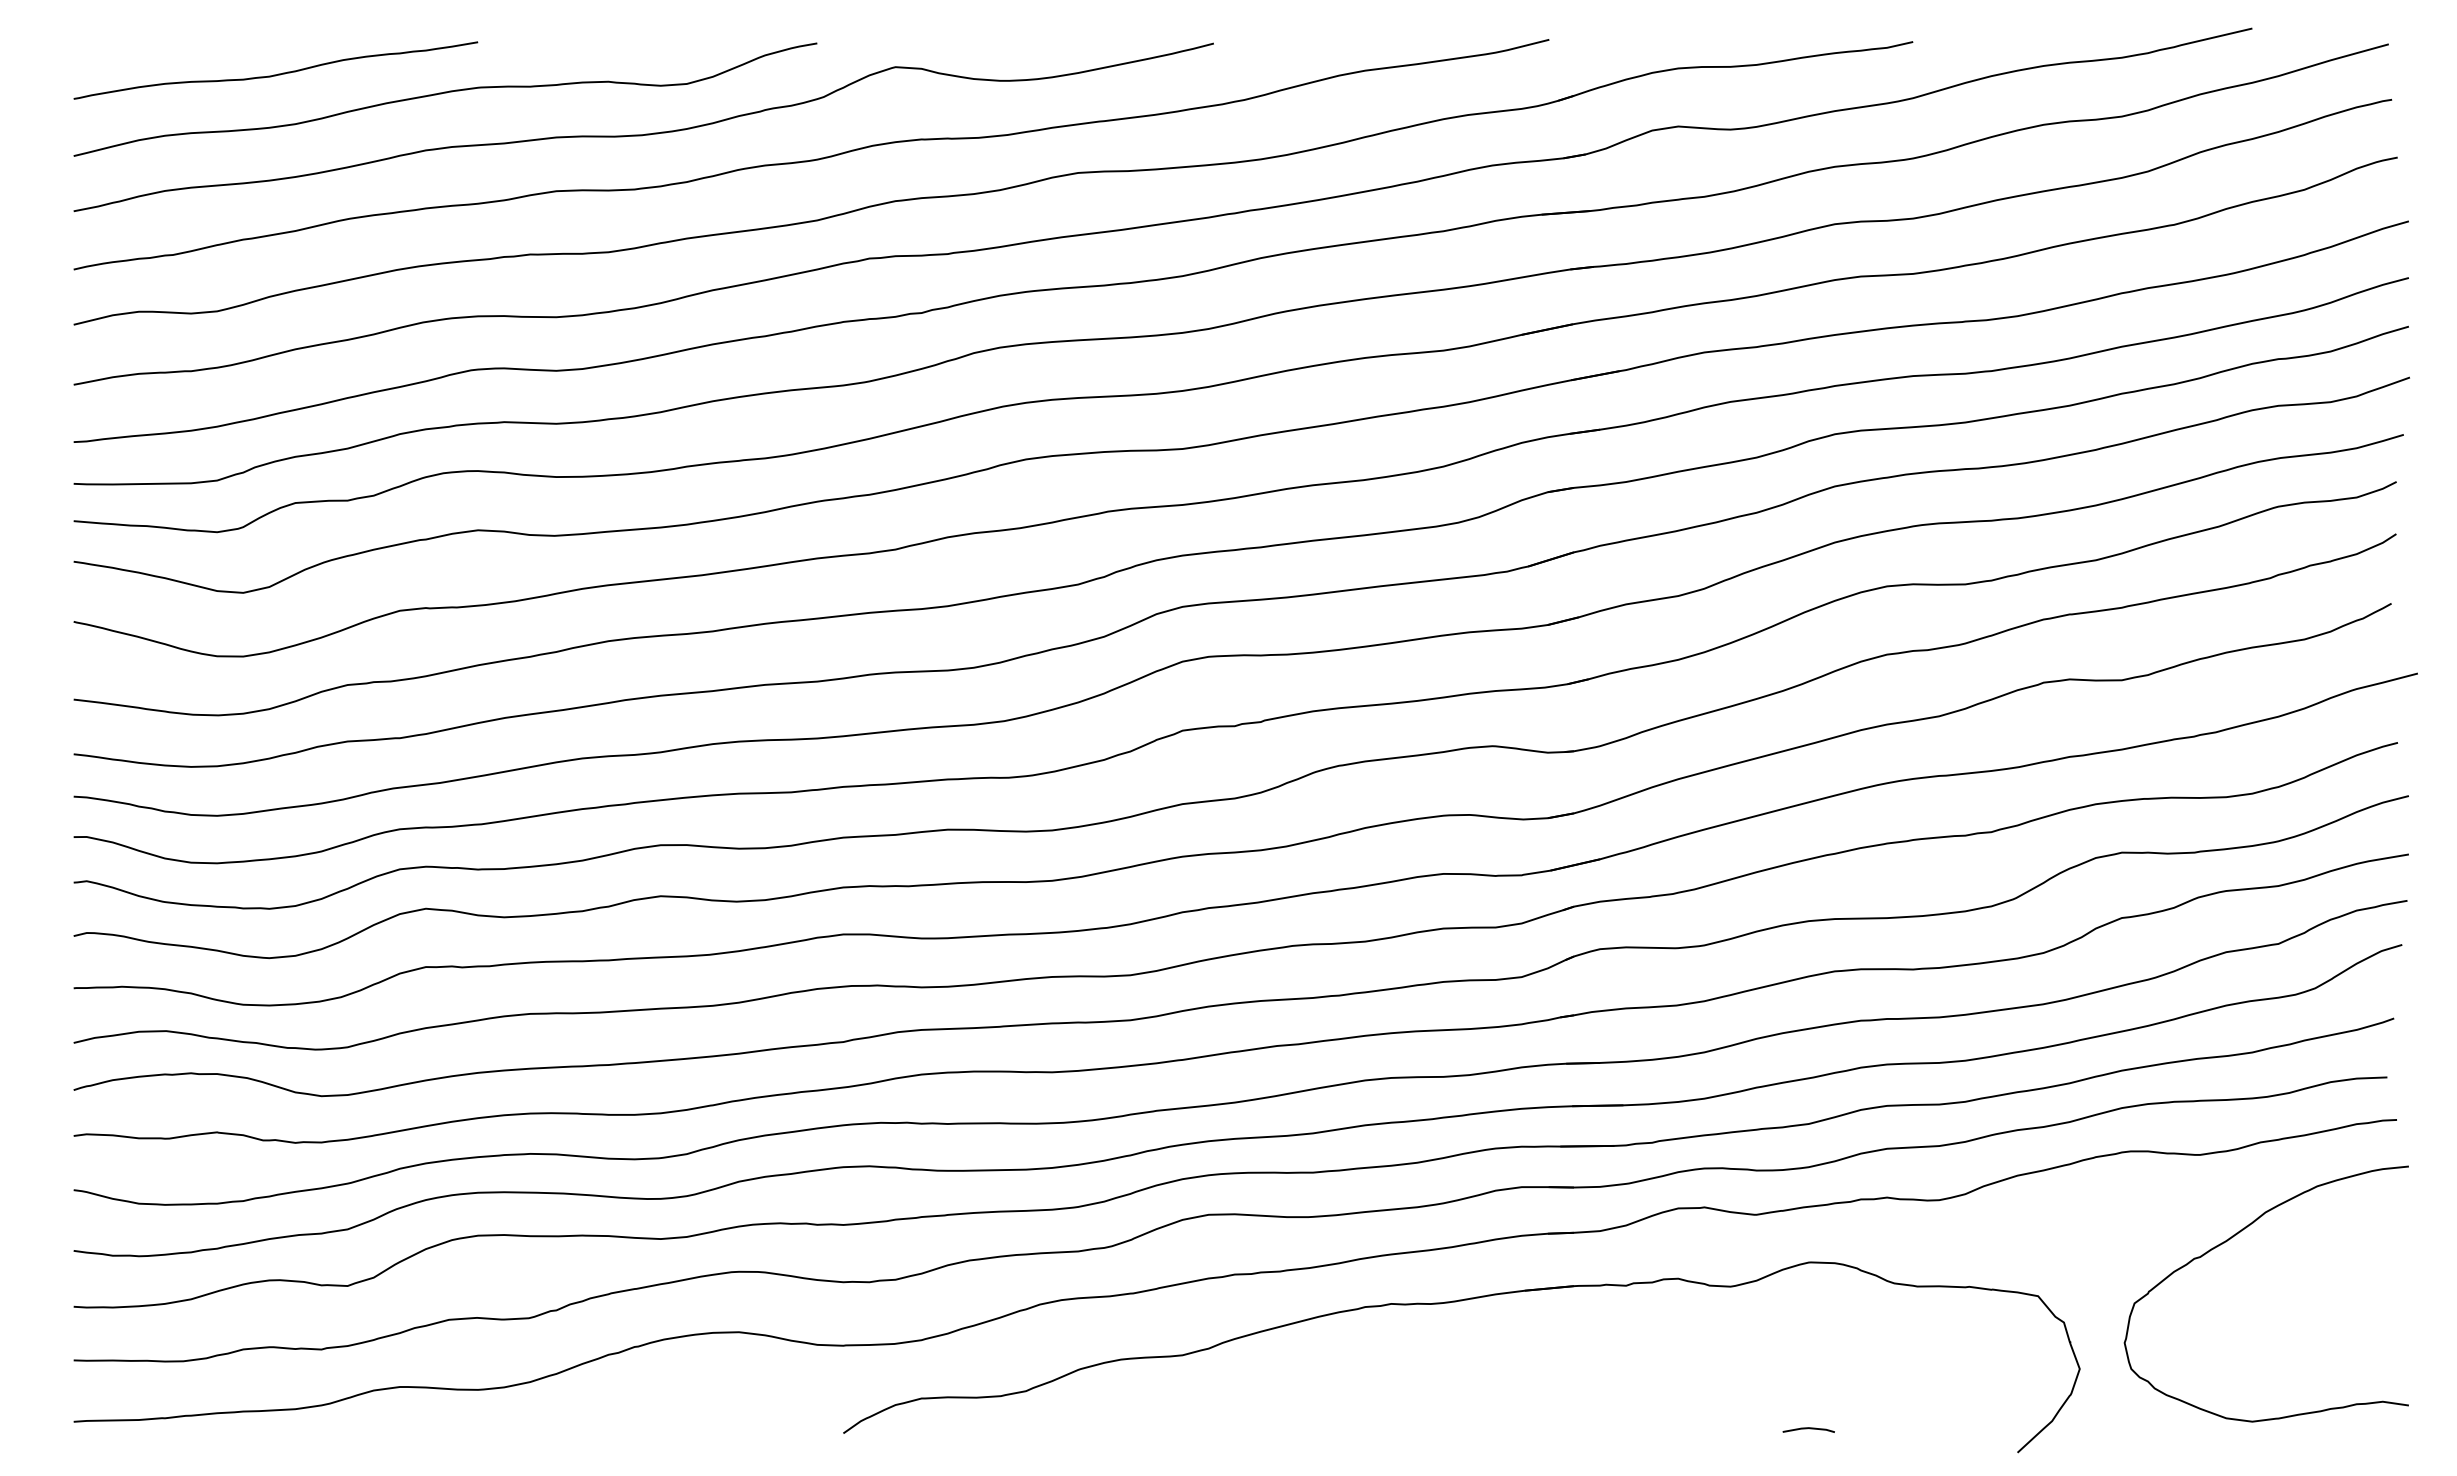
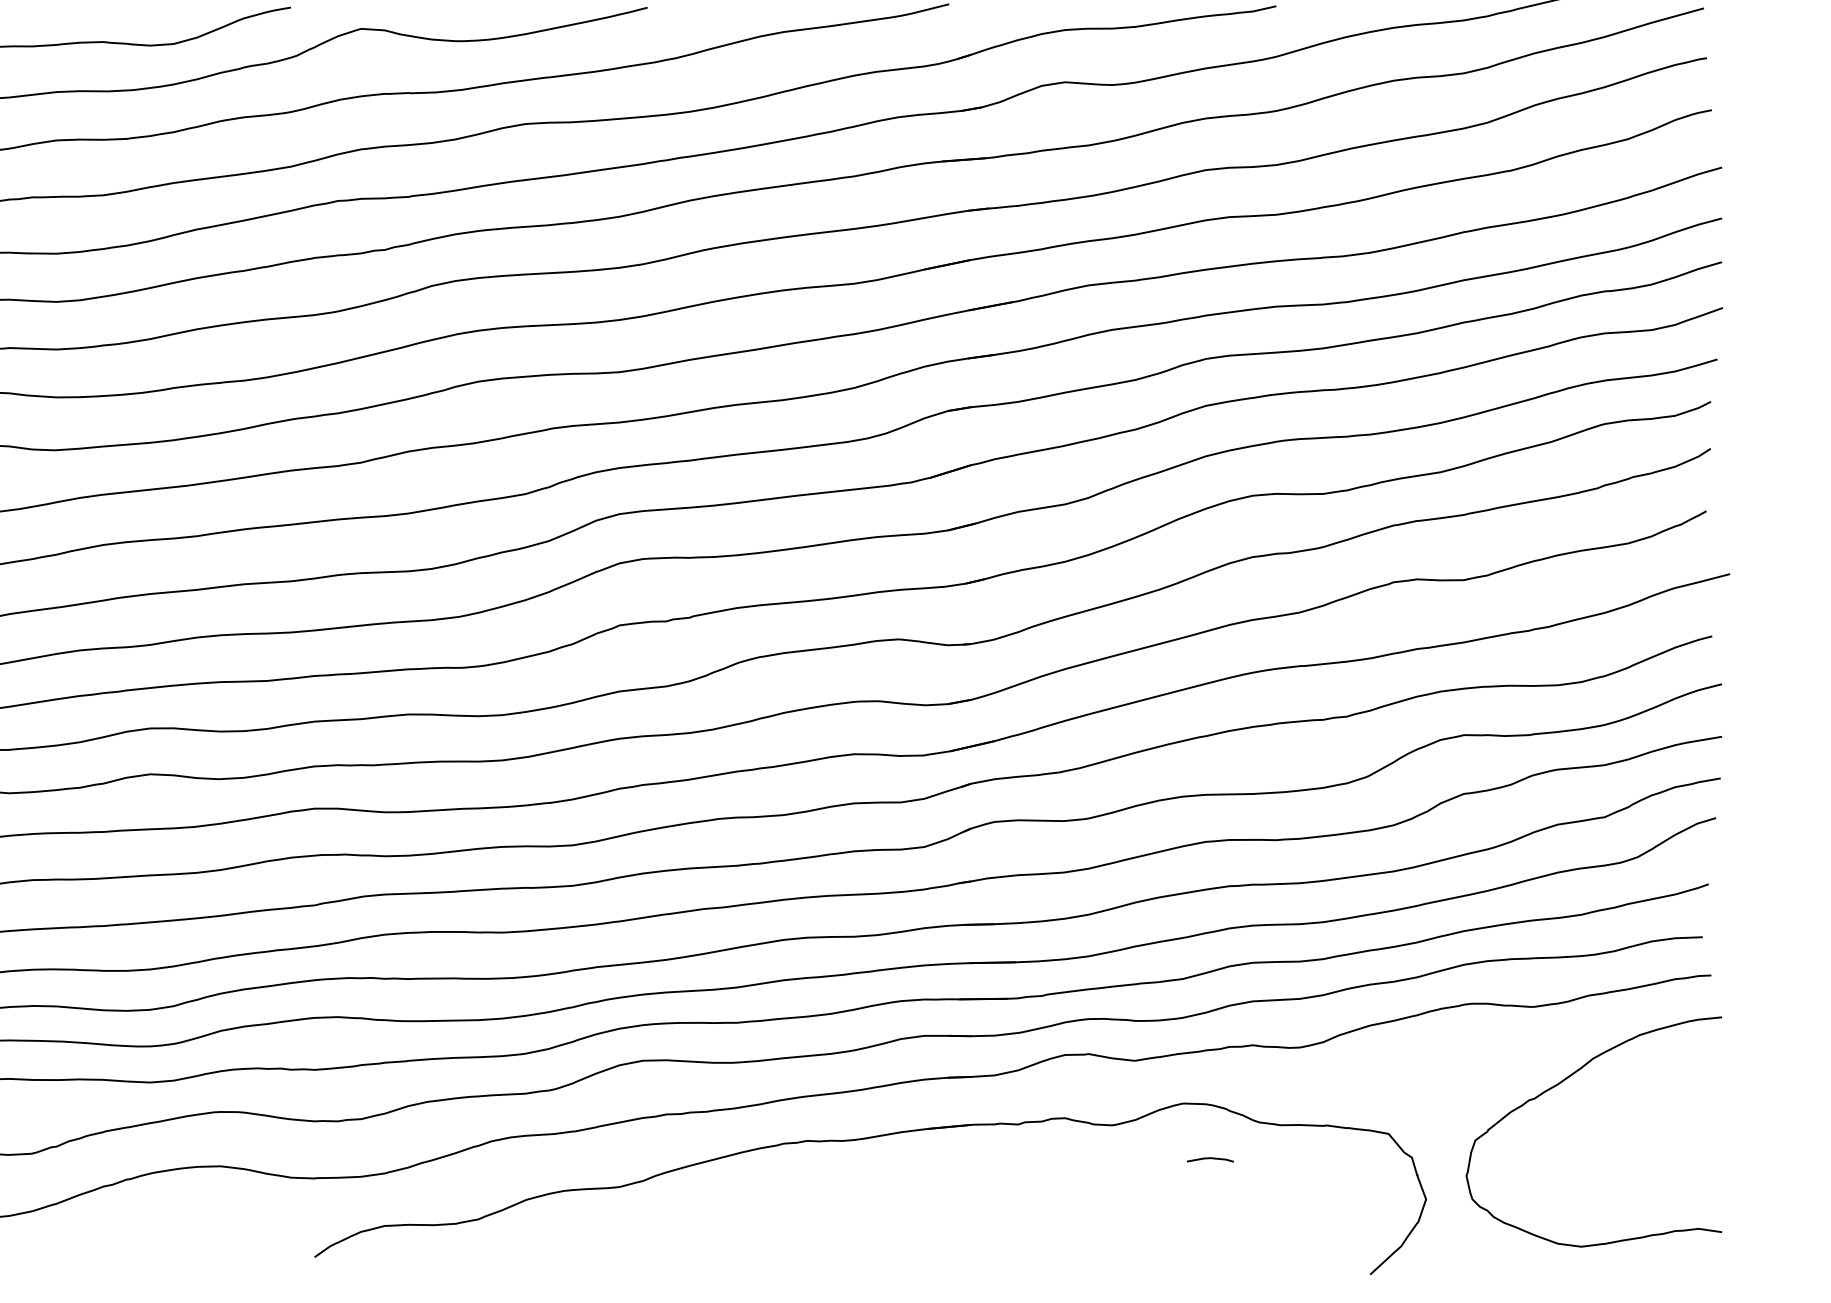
line: (1808, 1428) -> (1210, 1158), moved

